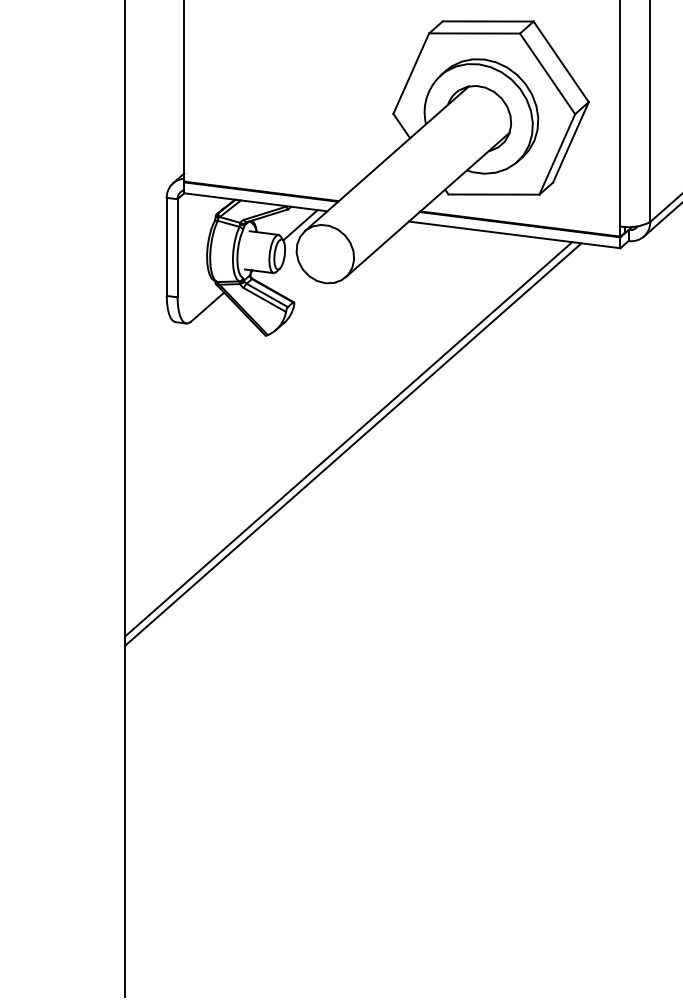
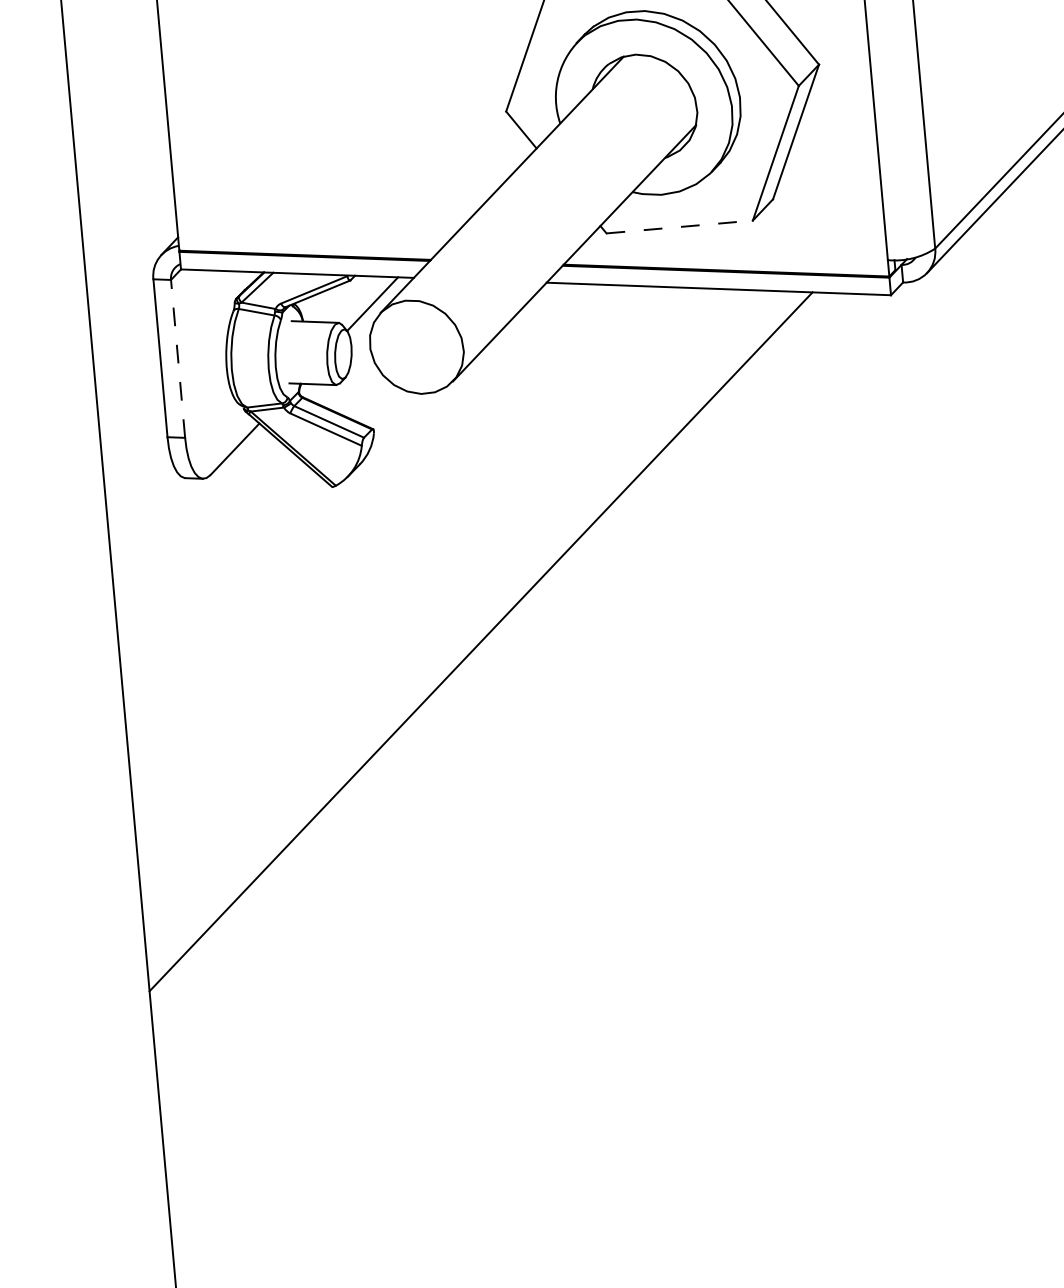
line: (494, 194) -> (680, 226), solid -> dashed
line: (177, 247) -> (177, 357), solid -> dashed
line: (353, 444) -> (489, 649), removed

